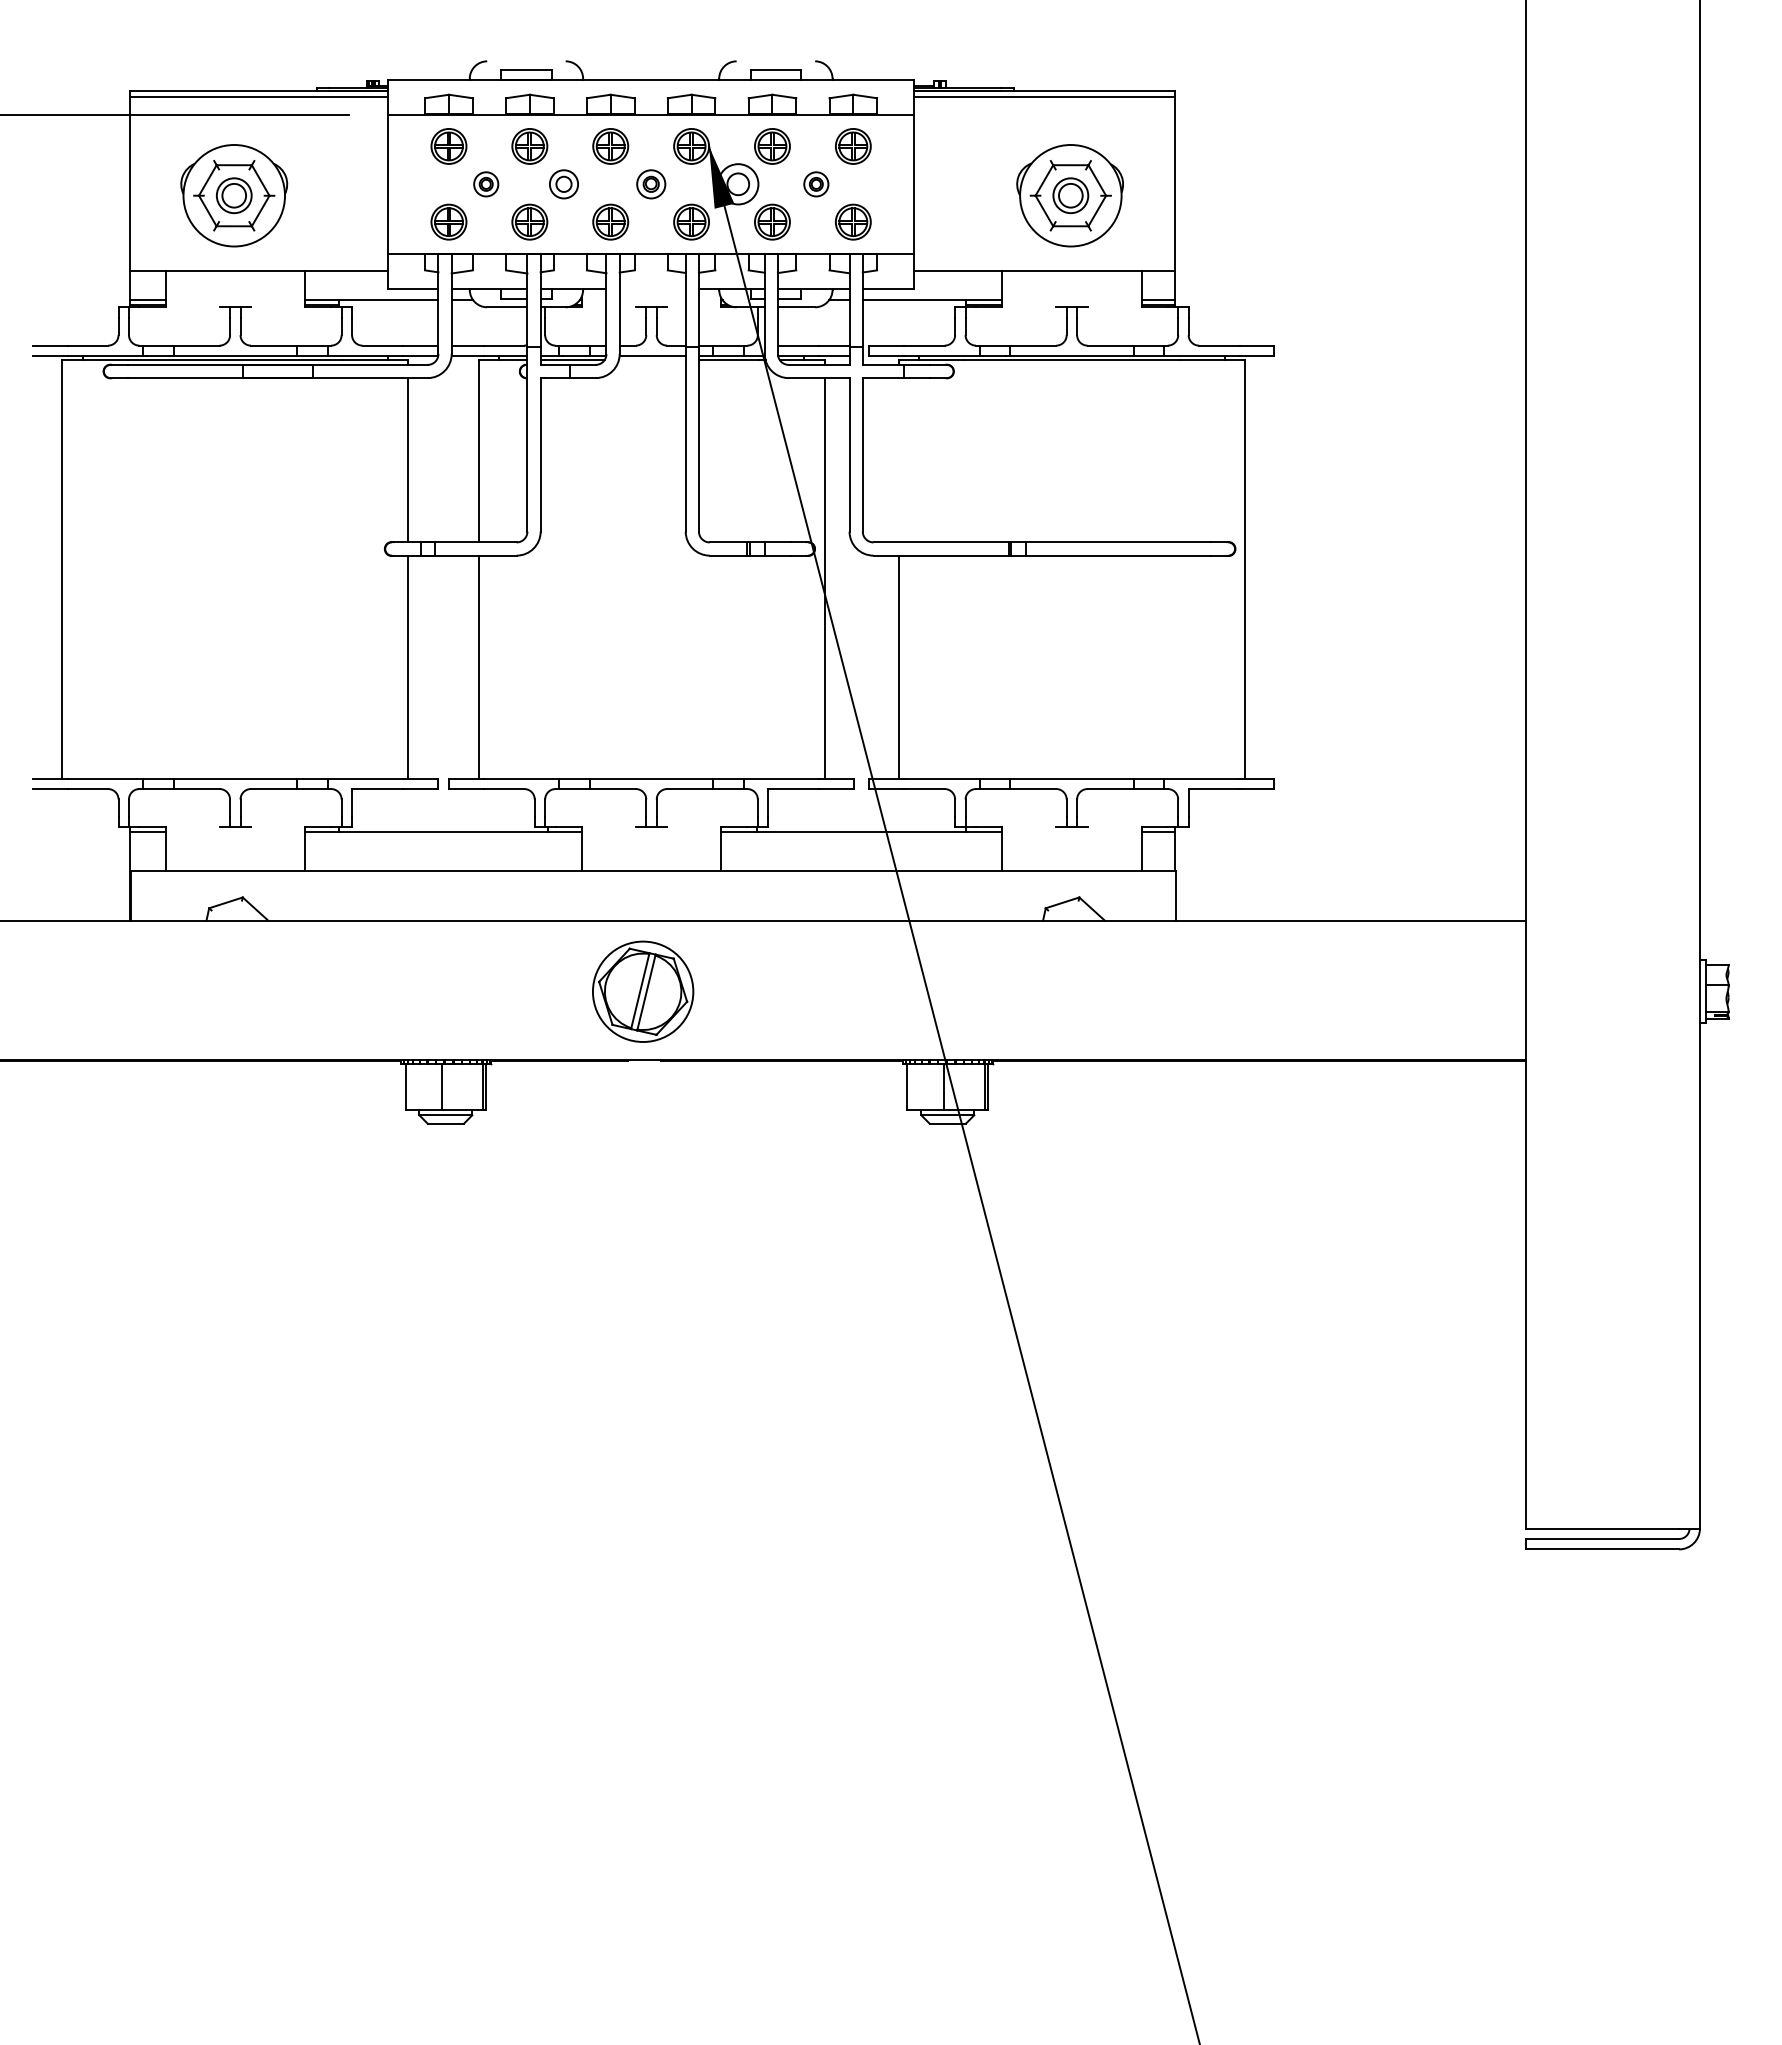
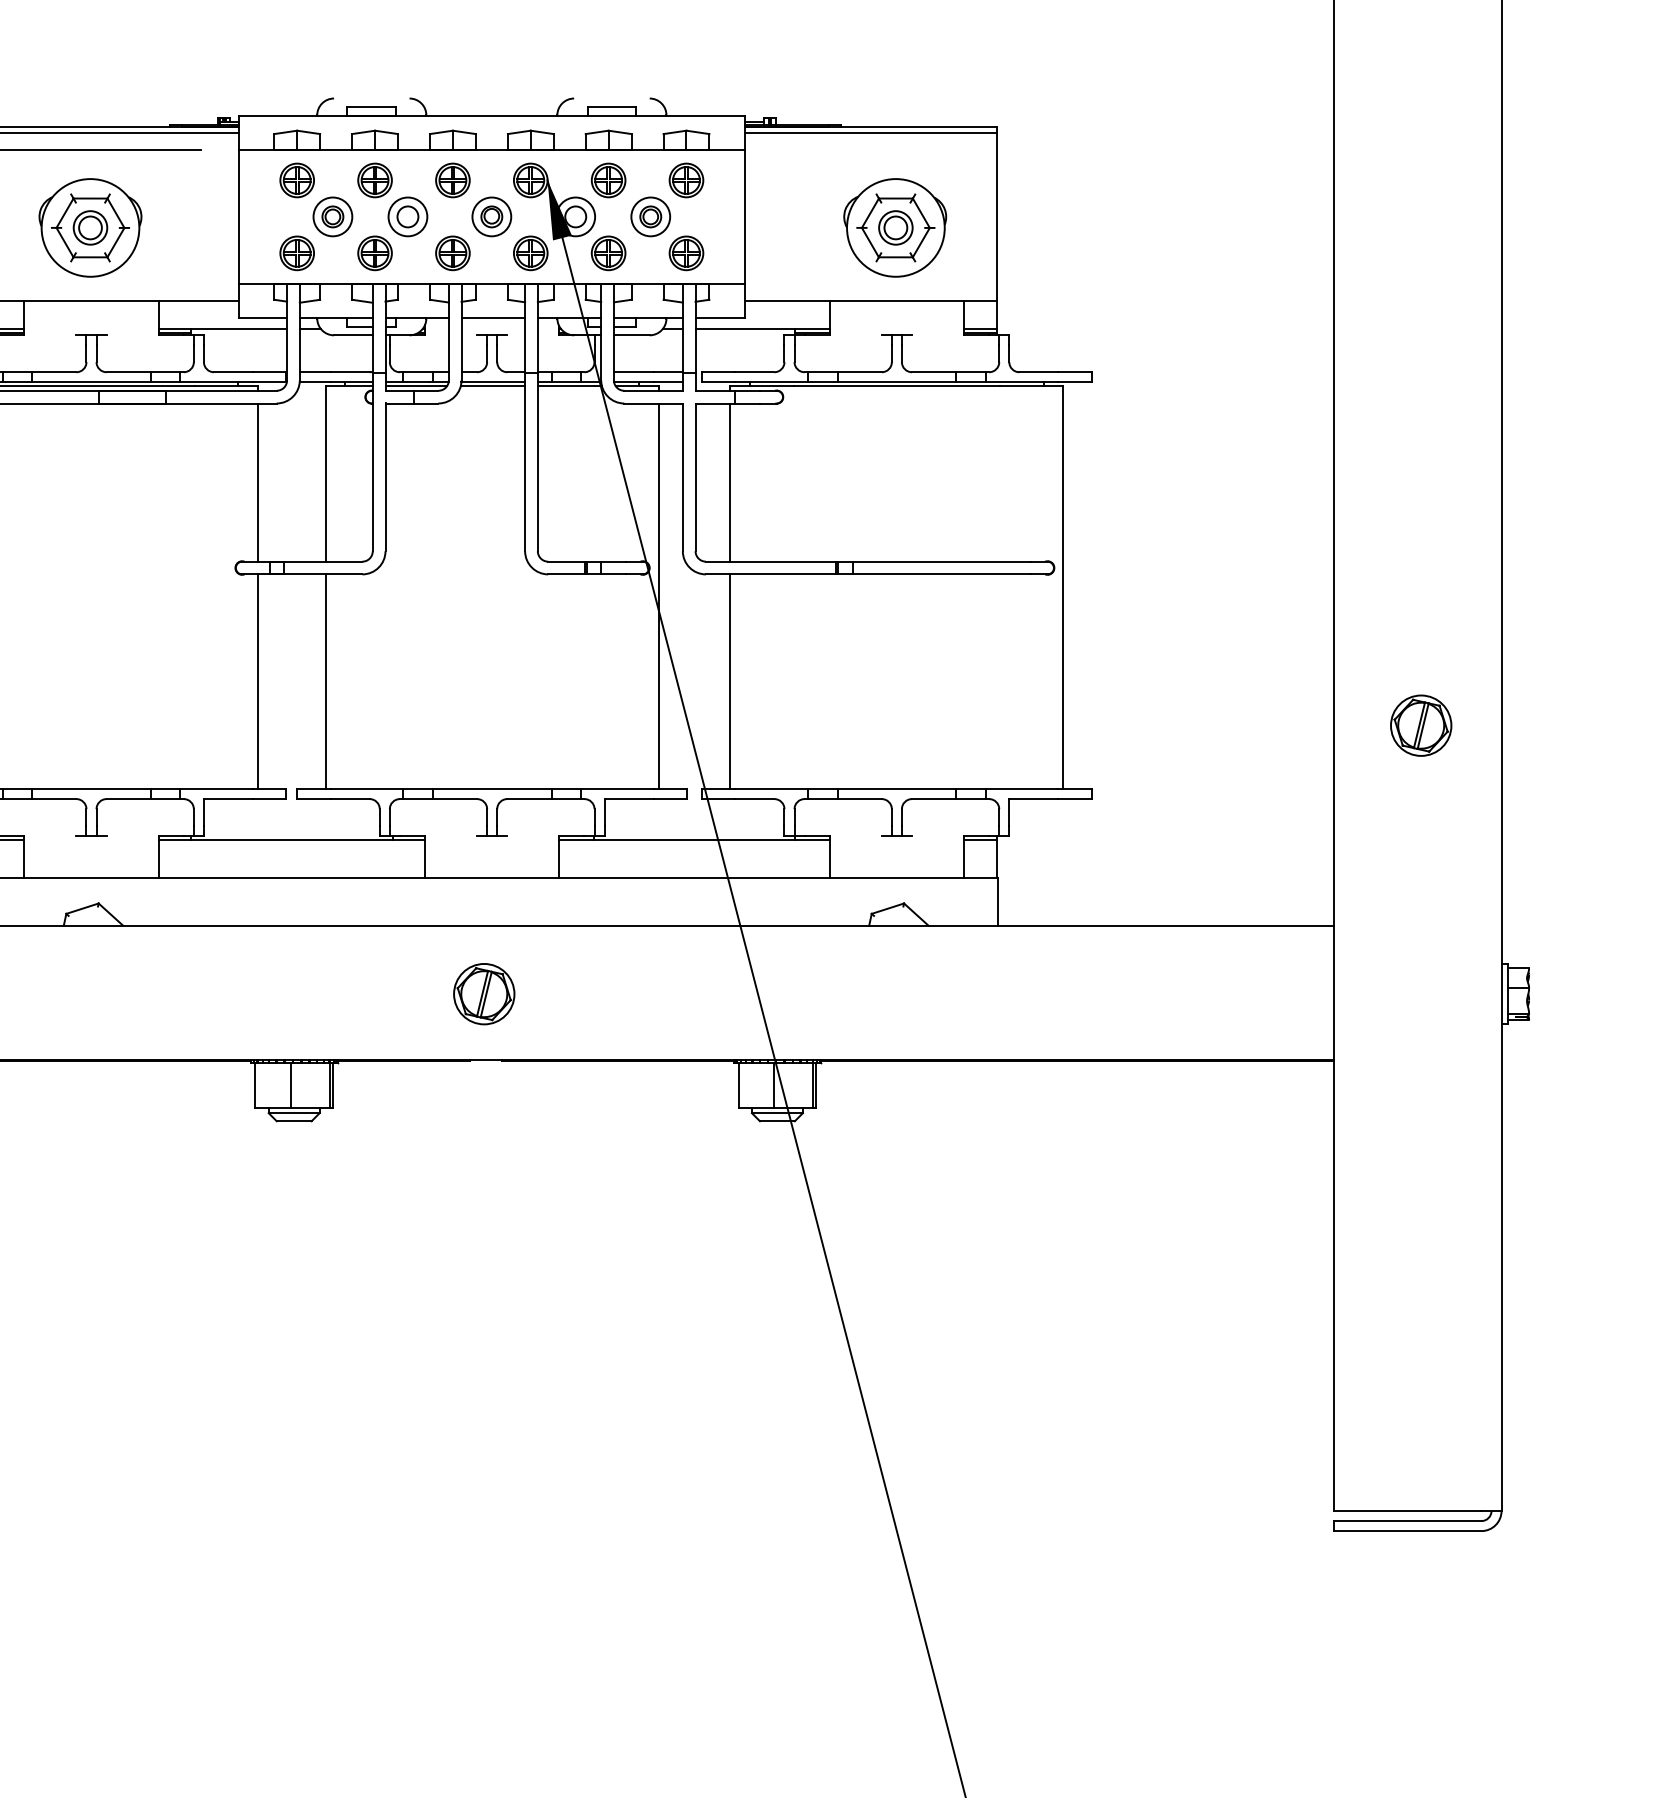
part: (486, 184) -> (333, 217), size x1.67
part: (563, 184) -> (407, 217), size x1.43
part: (651, 184) -> (492, 217), size x1.43
part: (816, 184) -> (651, 217), size x1.67
line: (652, 288) -> (493, 317), added
line: (651, 360) -> (492, 386), added
line: (898, 460) -> (729, 482), added
part: (1616, 712) -> (1421, 725), added
part: (643, 991) -> (484, 993), size x0.62

